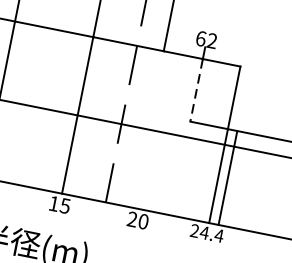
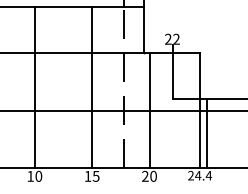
text: (201, 37) -> (168, 38), 62 -> 22
line: (196, 90) -> (172, 76), dashed -> solid
line: (155, 130) -> (149, 110), added

